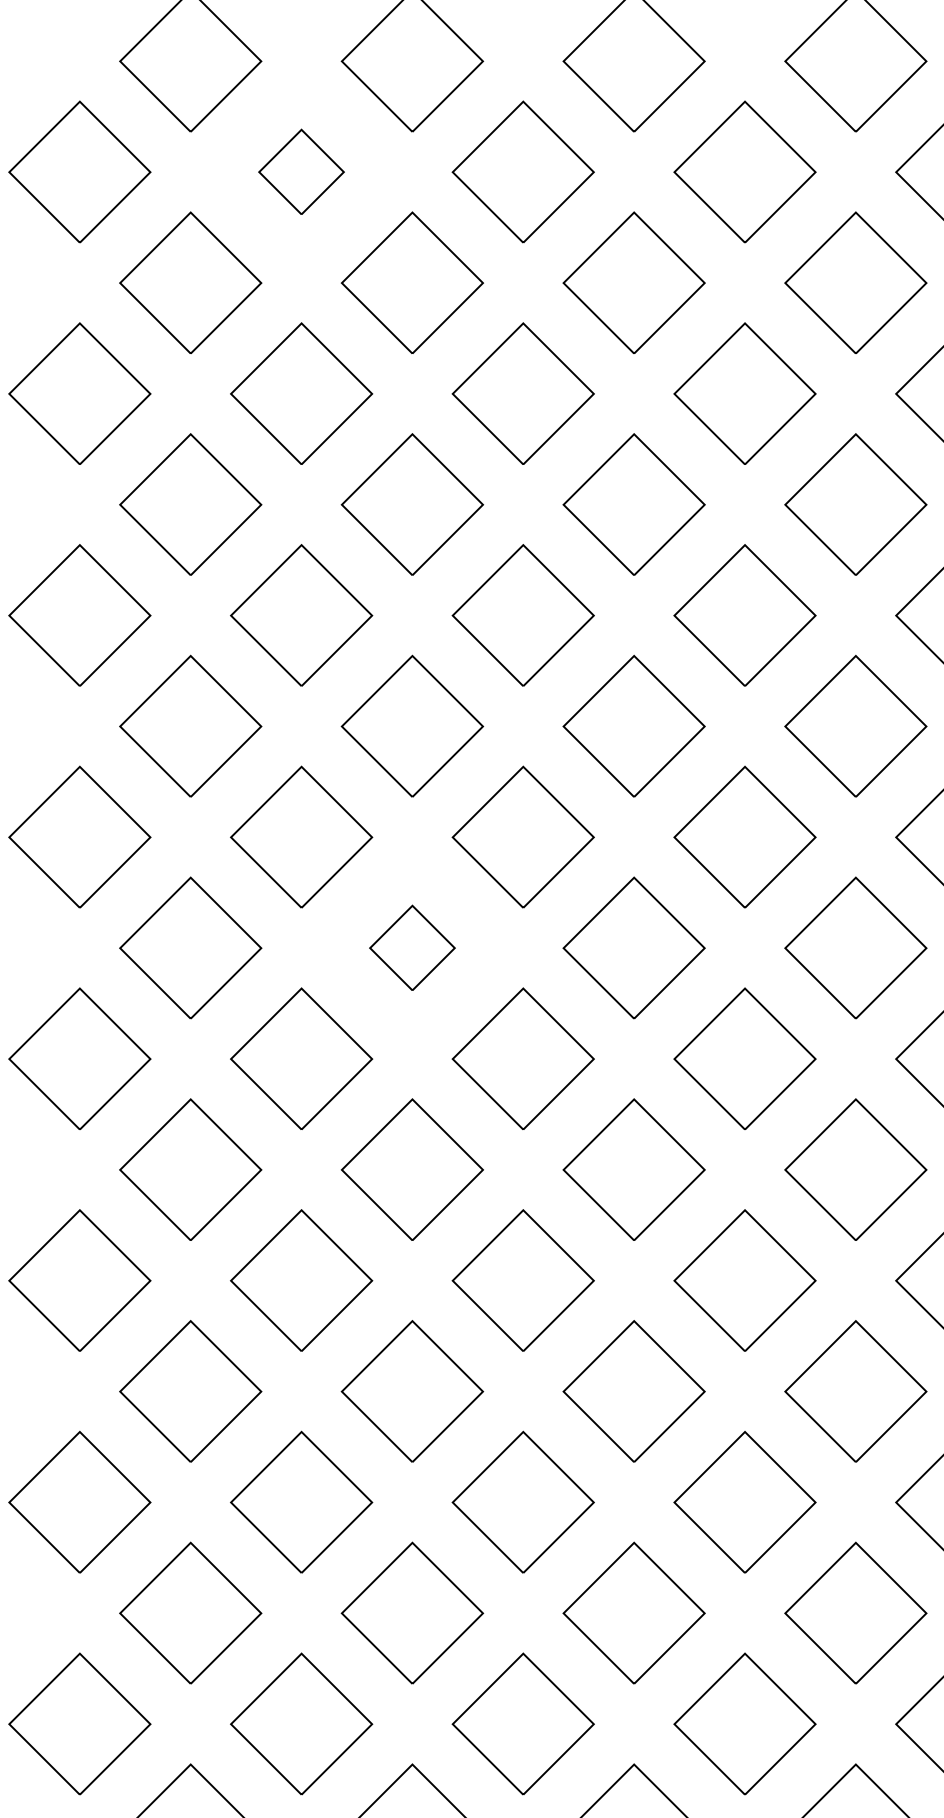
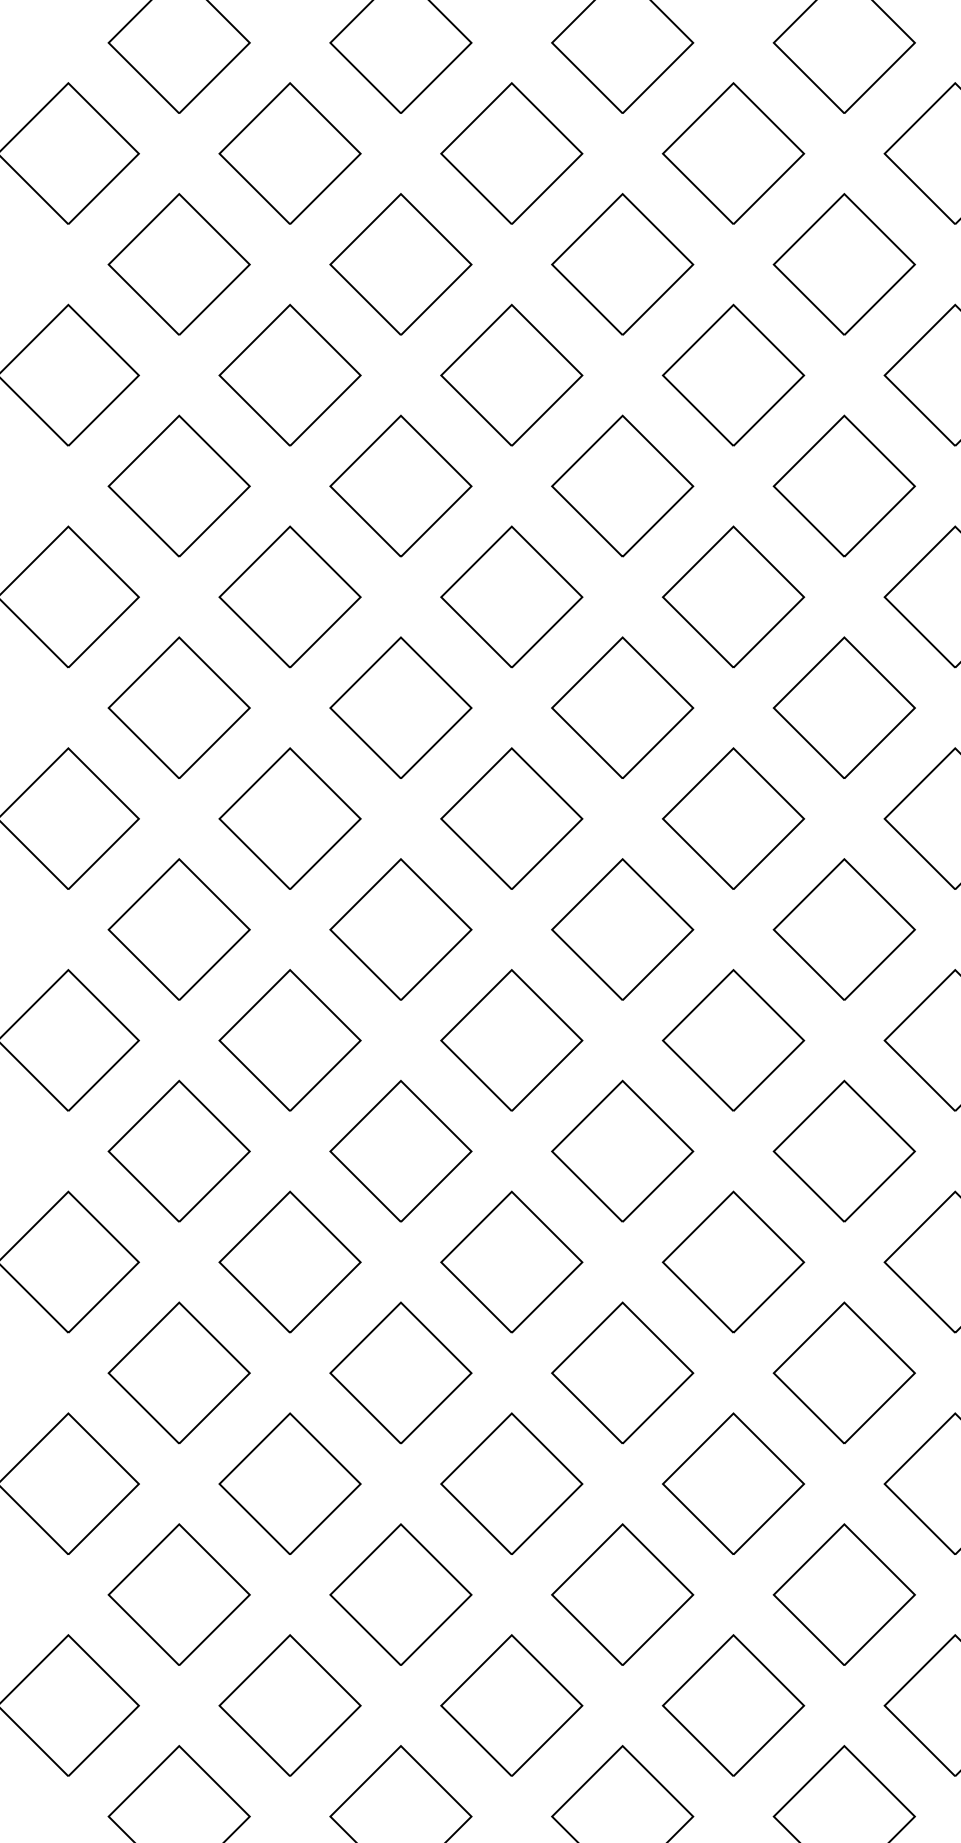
part: (301, 171) -> (289, 153), size x1.67
part: (412, 947) -> (400, 929), size x1.67

